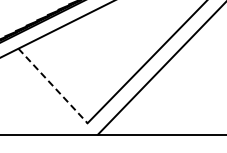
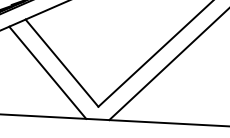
line: (53, 85) -> (62, 62), dashed -> solid
line: (40, 94) -> (47, 71), added

